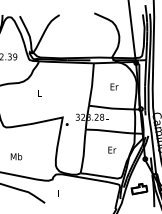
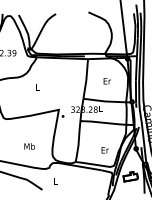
text: (111, 150) -> (104, 150), moved
text: (16, 156) -> (29, 146), moved

